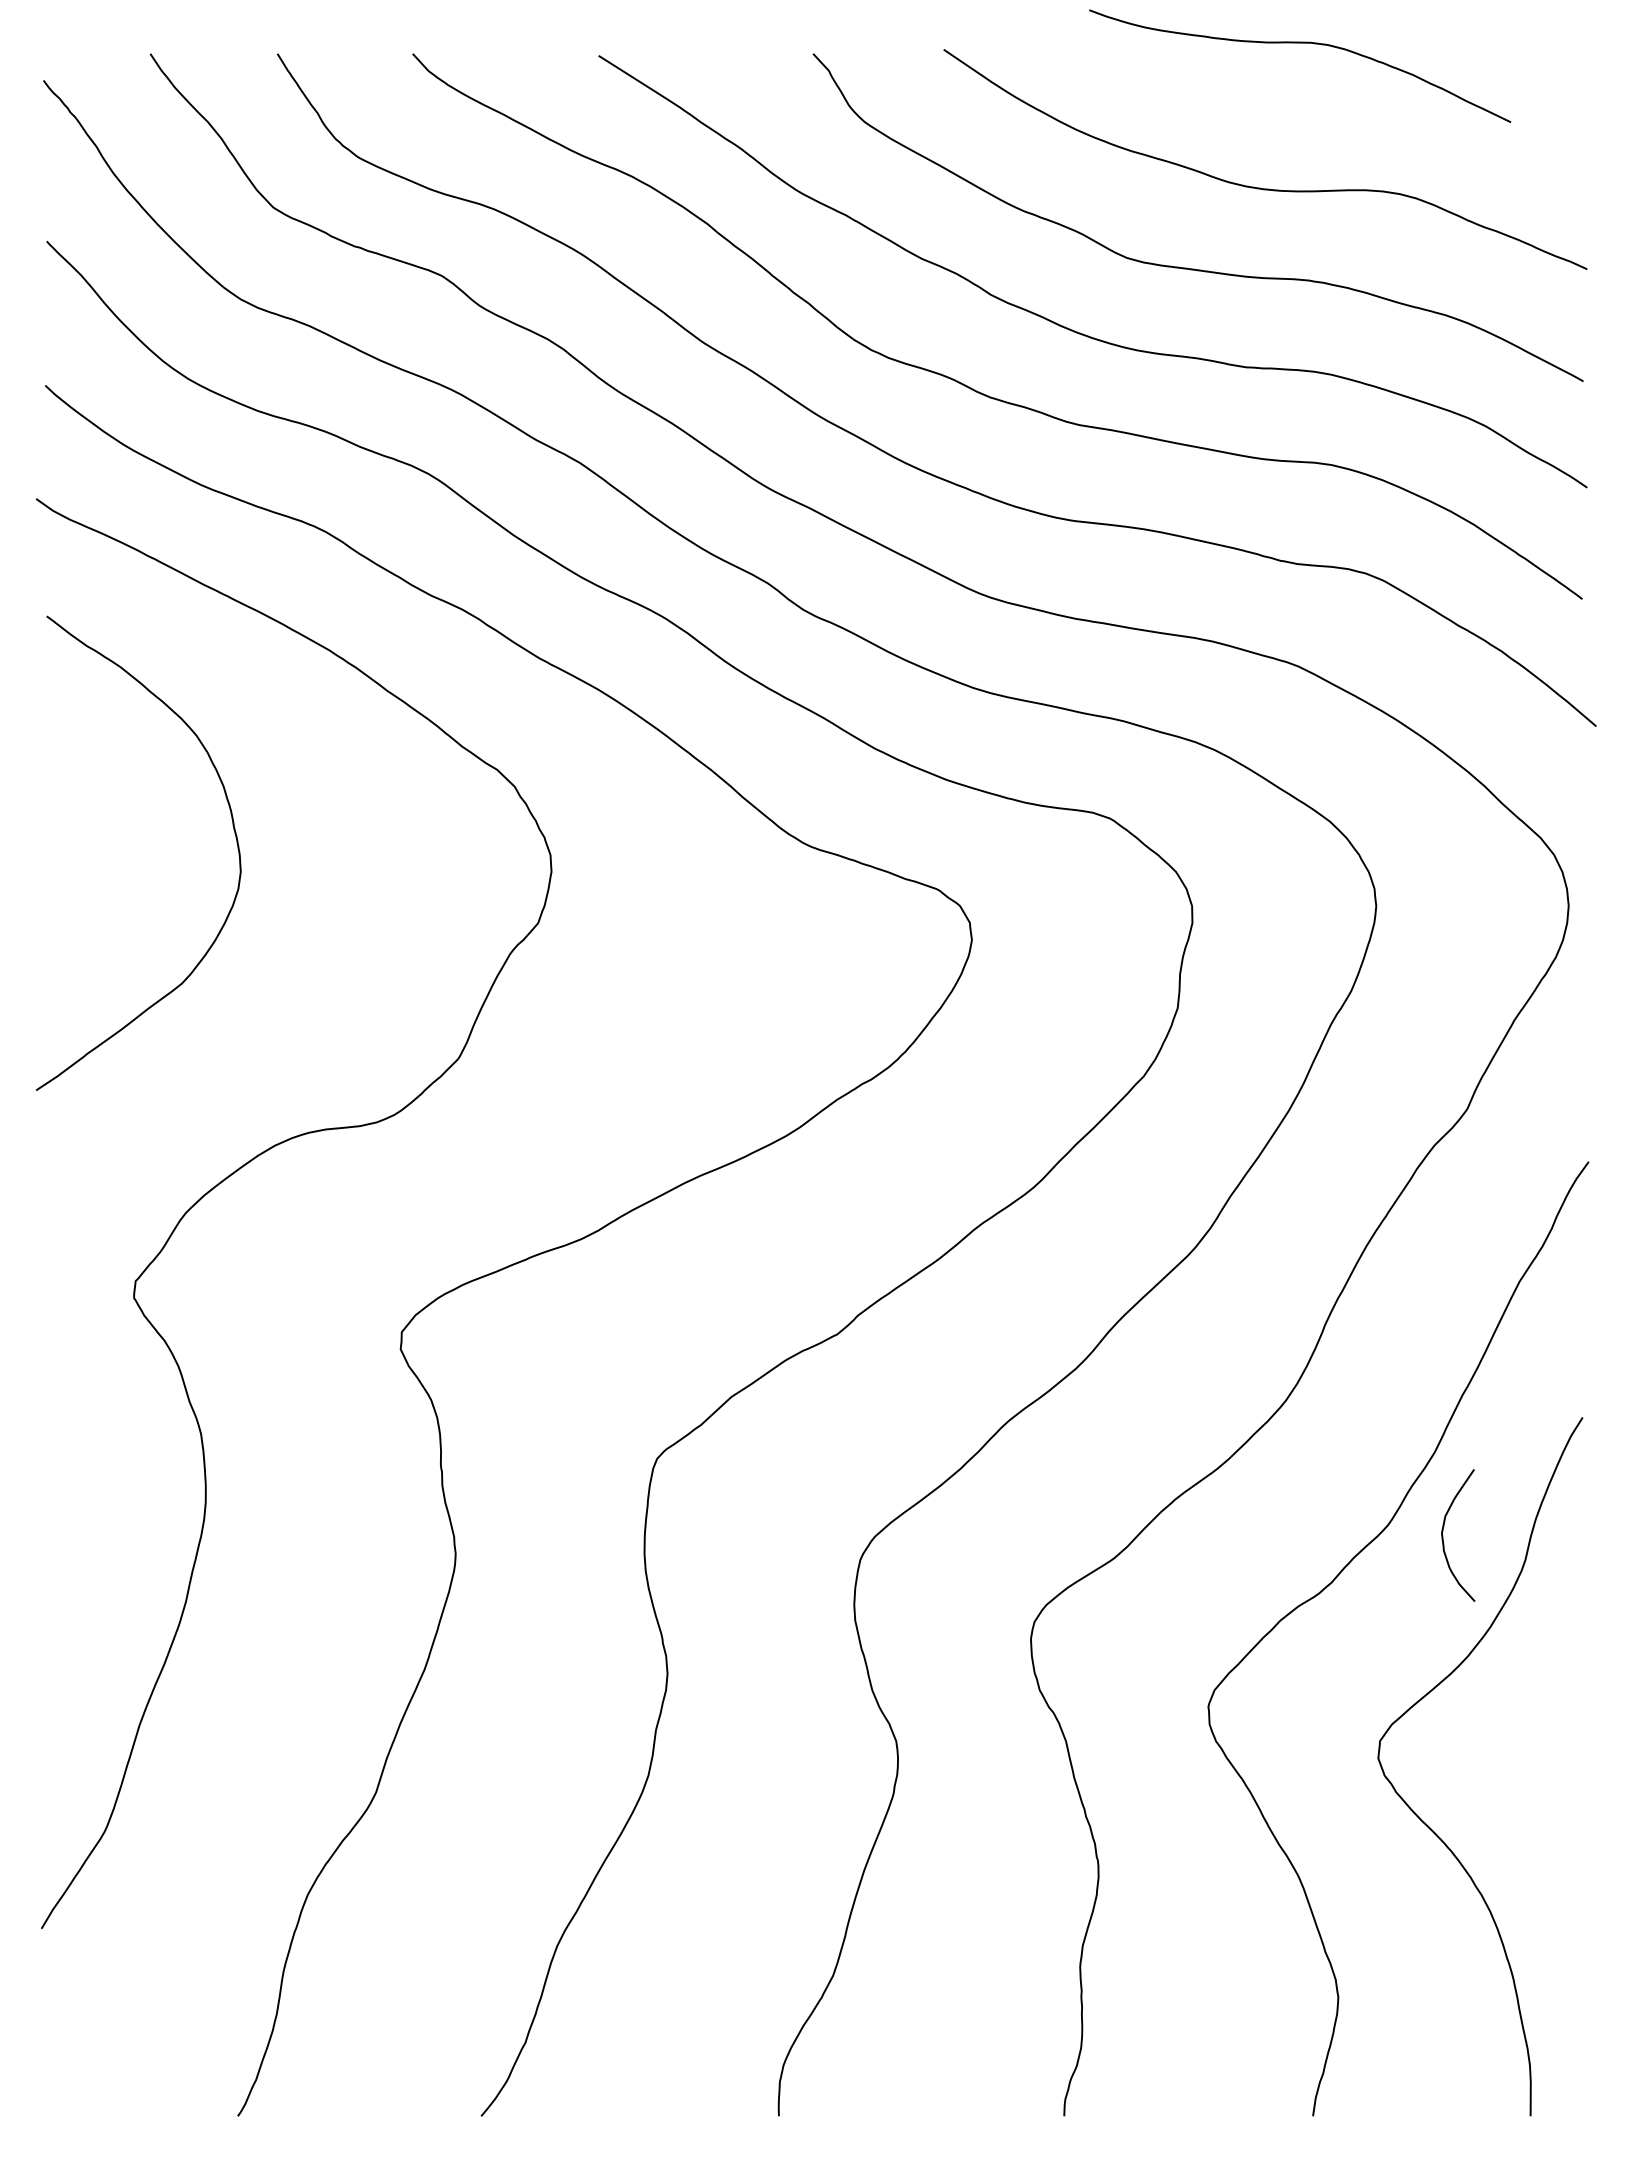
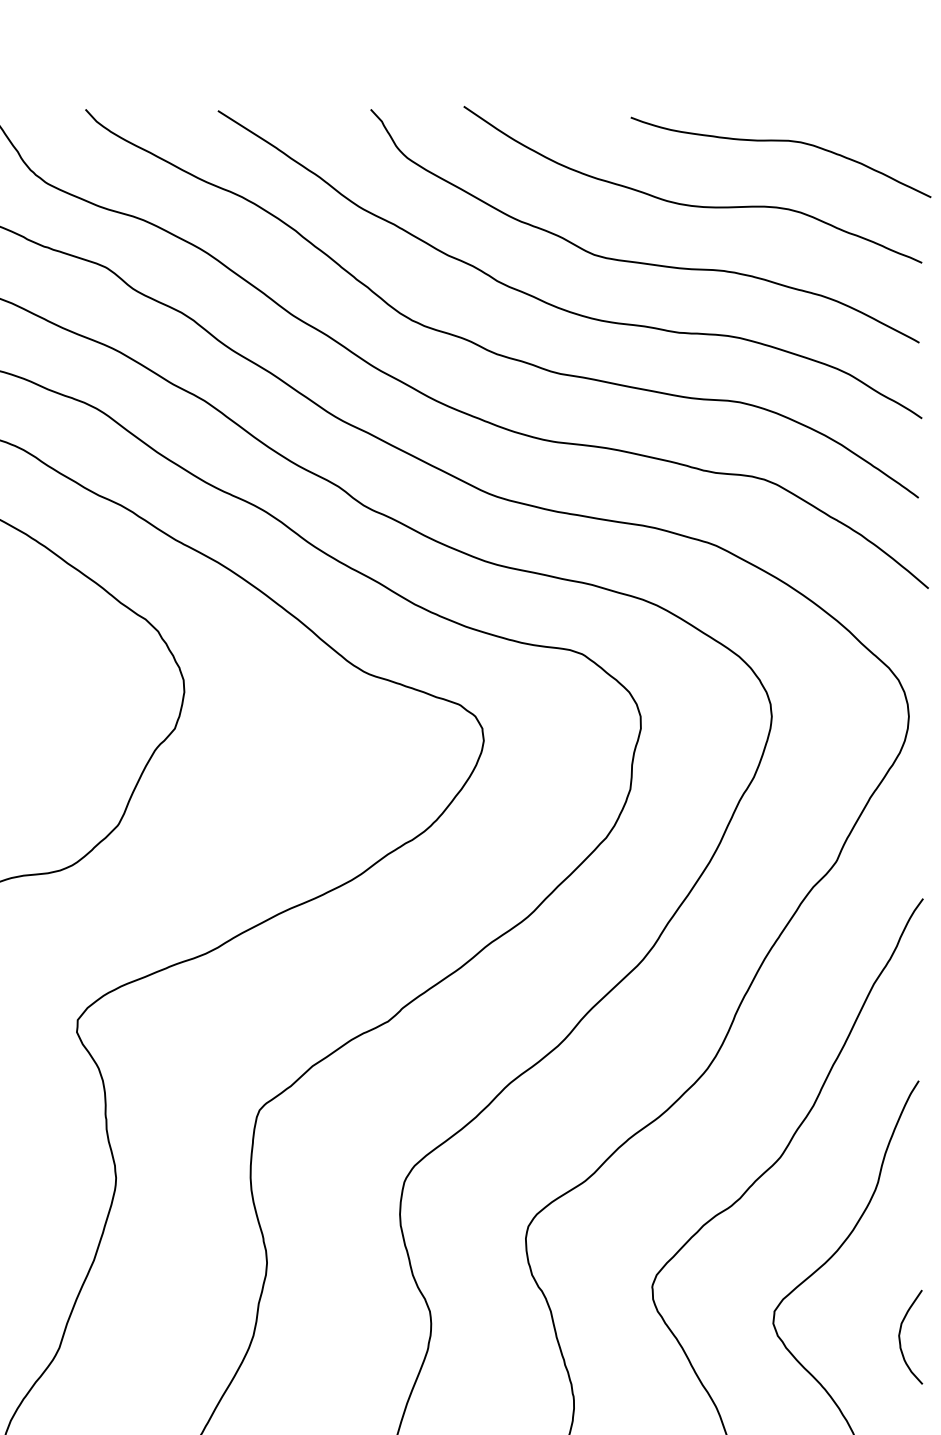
curve: (1300, 43) -> (781, 141), moved
curve: (1443, 1535) -> (900, 1337), moved

